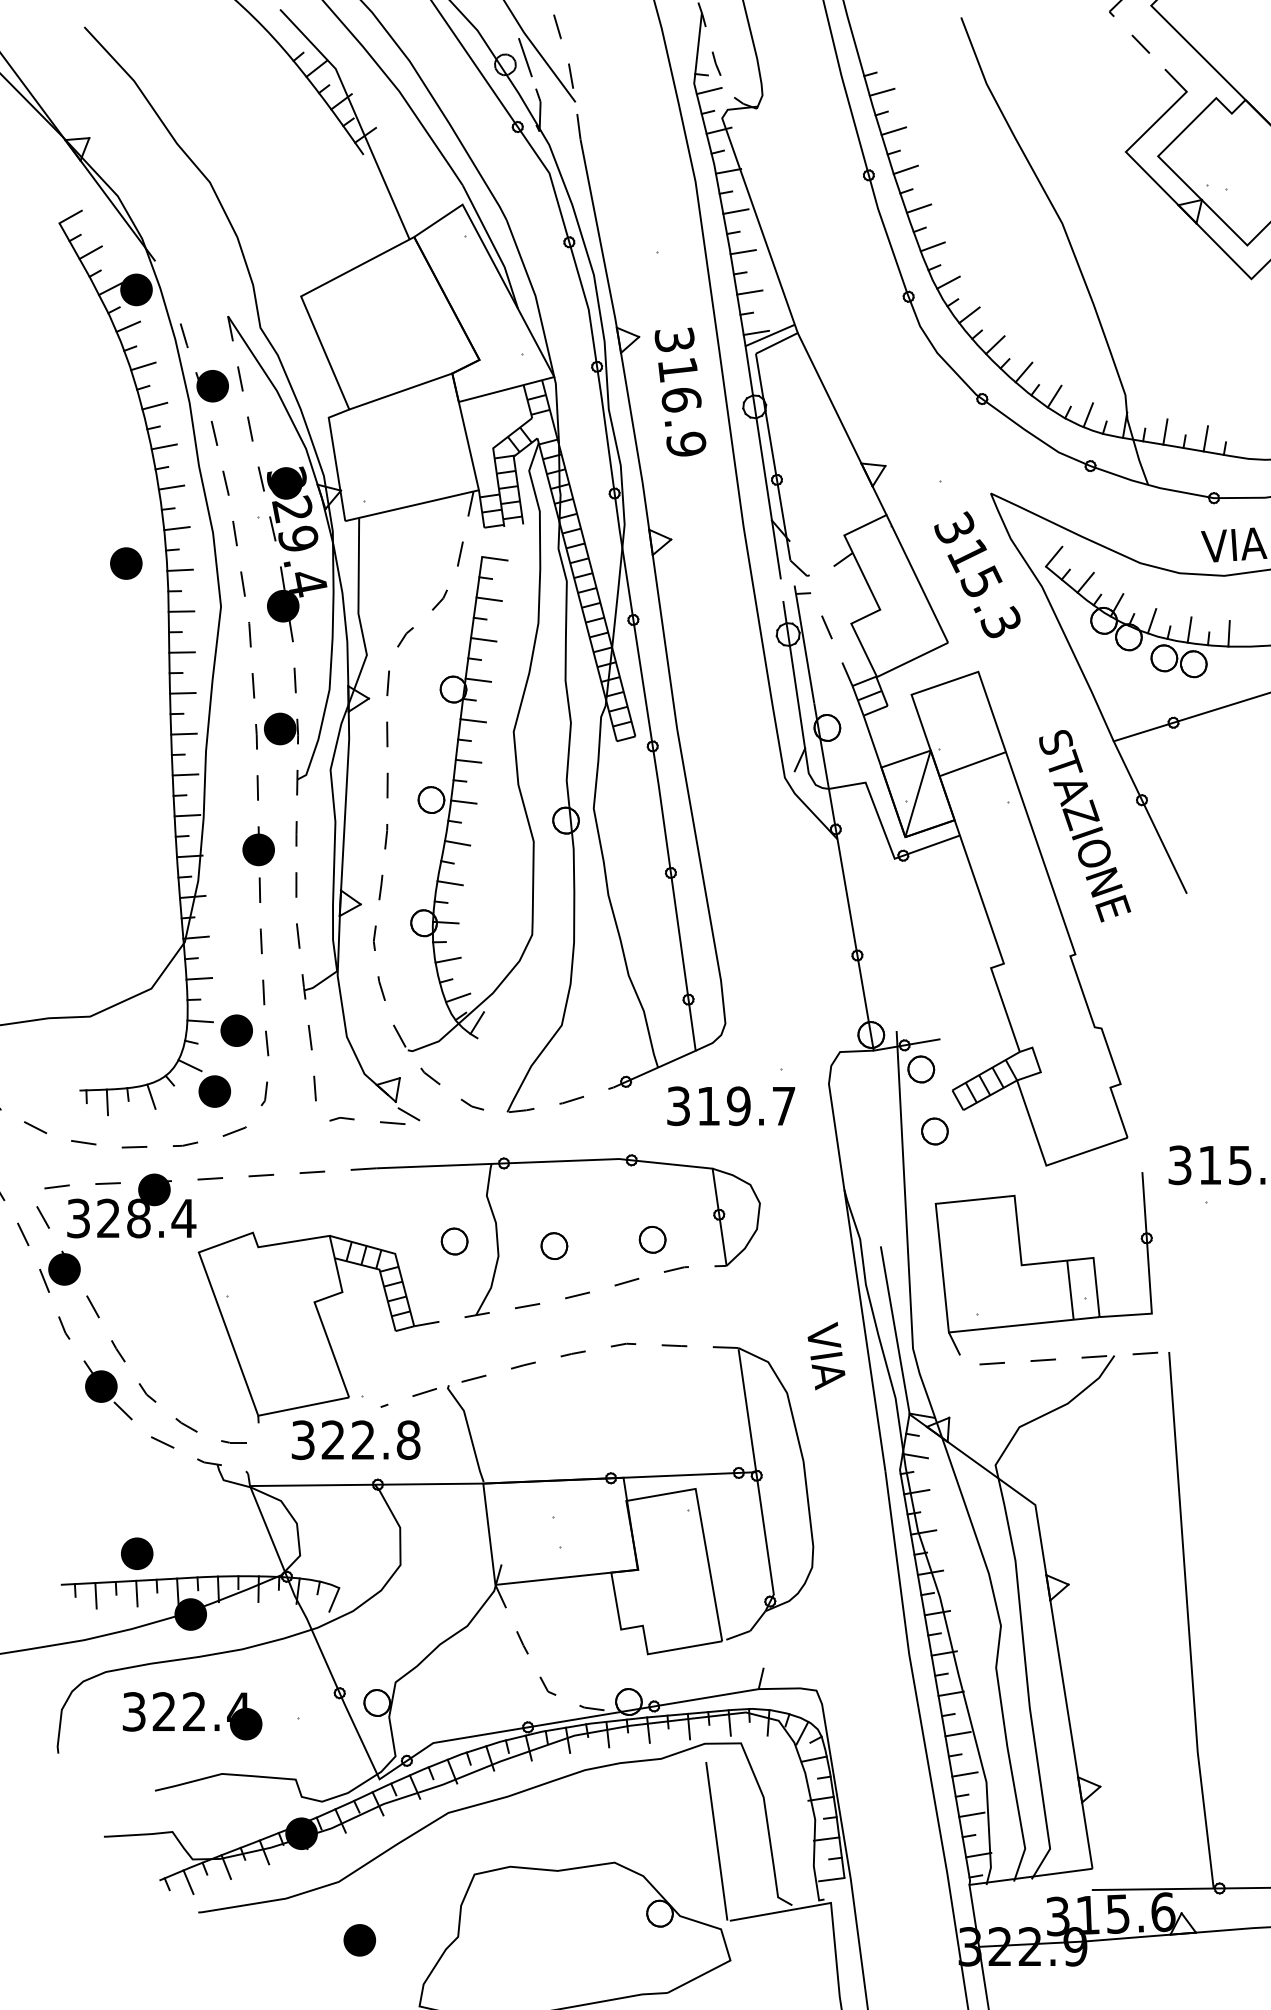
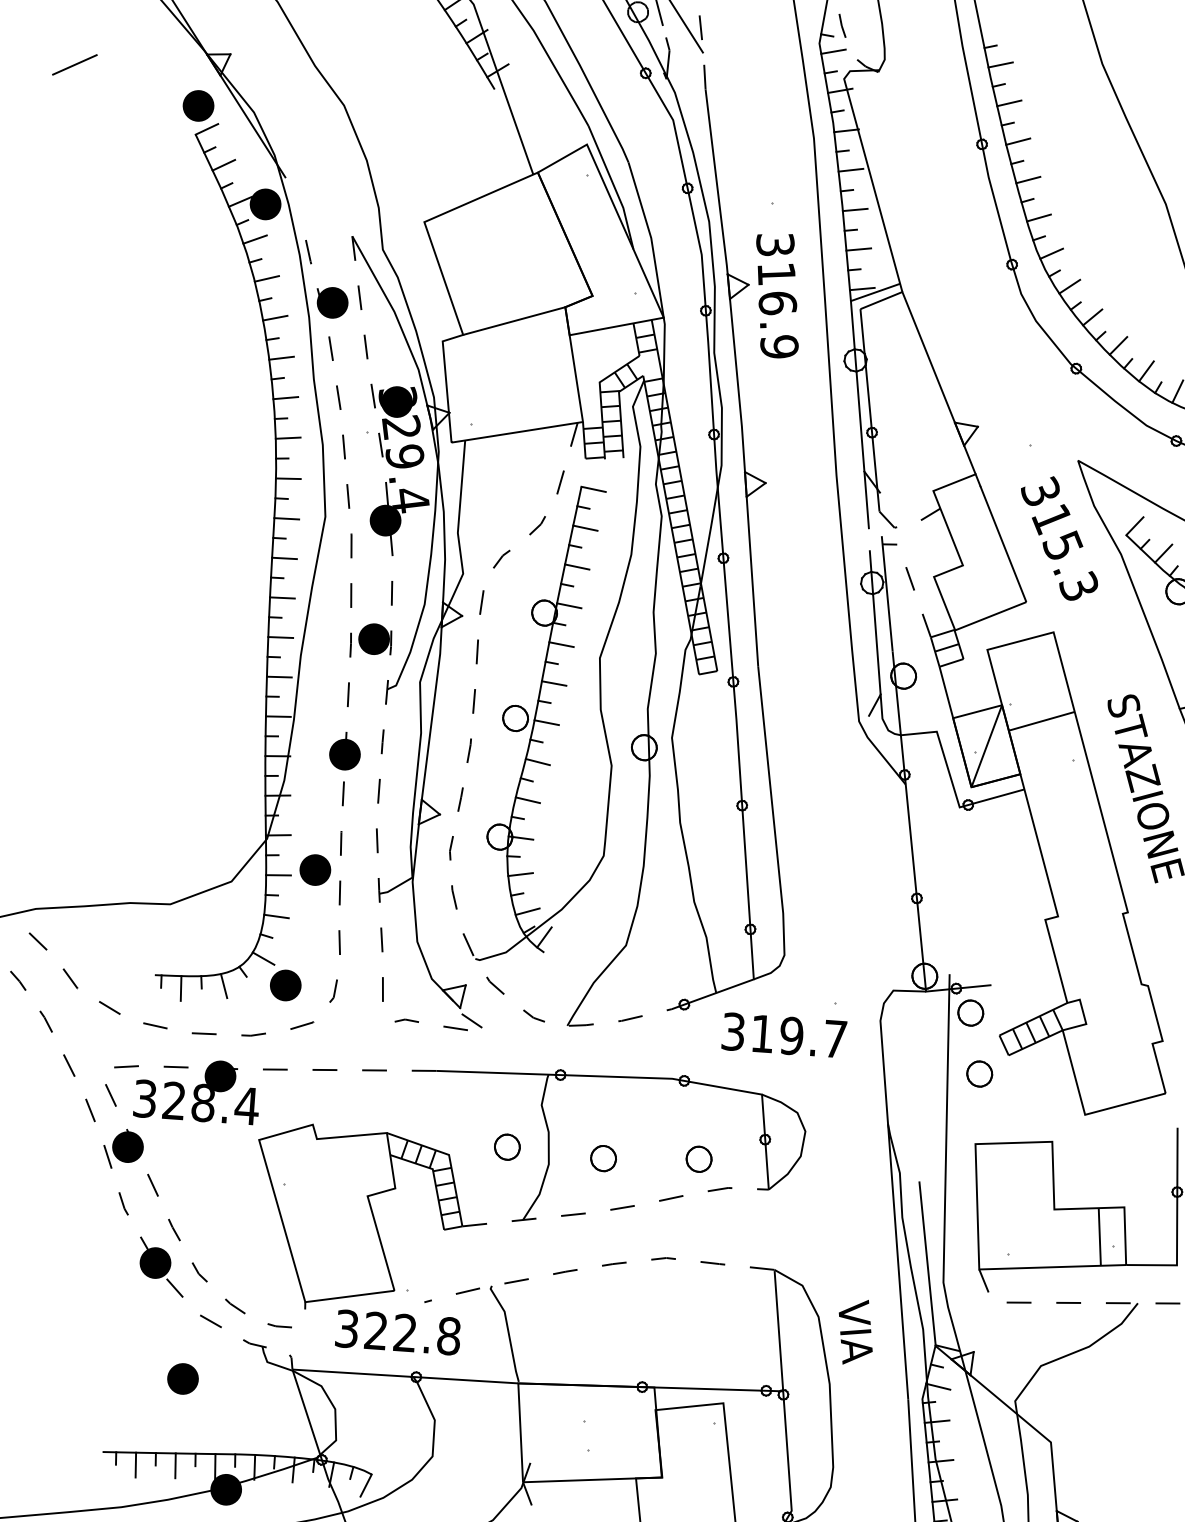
text: (680, 391) -> (777, 295), moved
part: (126, 563) -> (198, 105), moved
part: (236, 1030) -> (315, 869), moved
text: (826, 1356) -> (855, 1332), moved
part: (137, 1553) -> (183, 1378), moved

